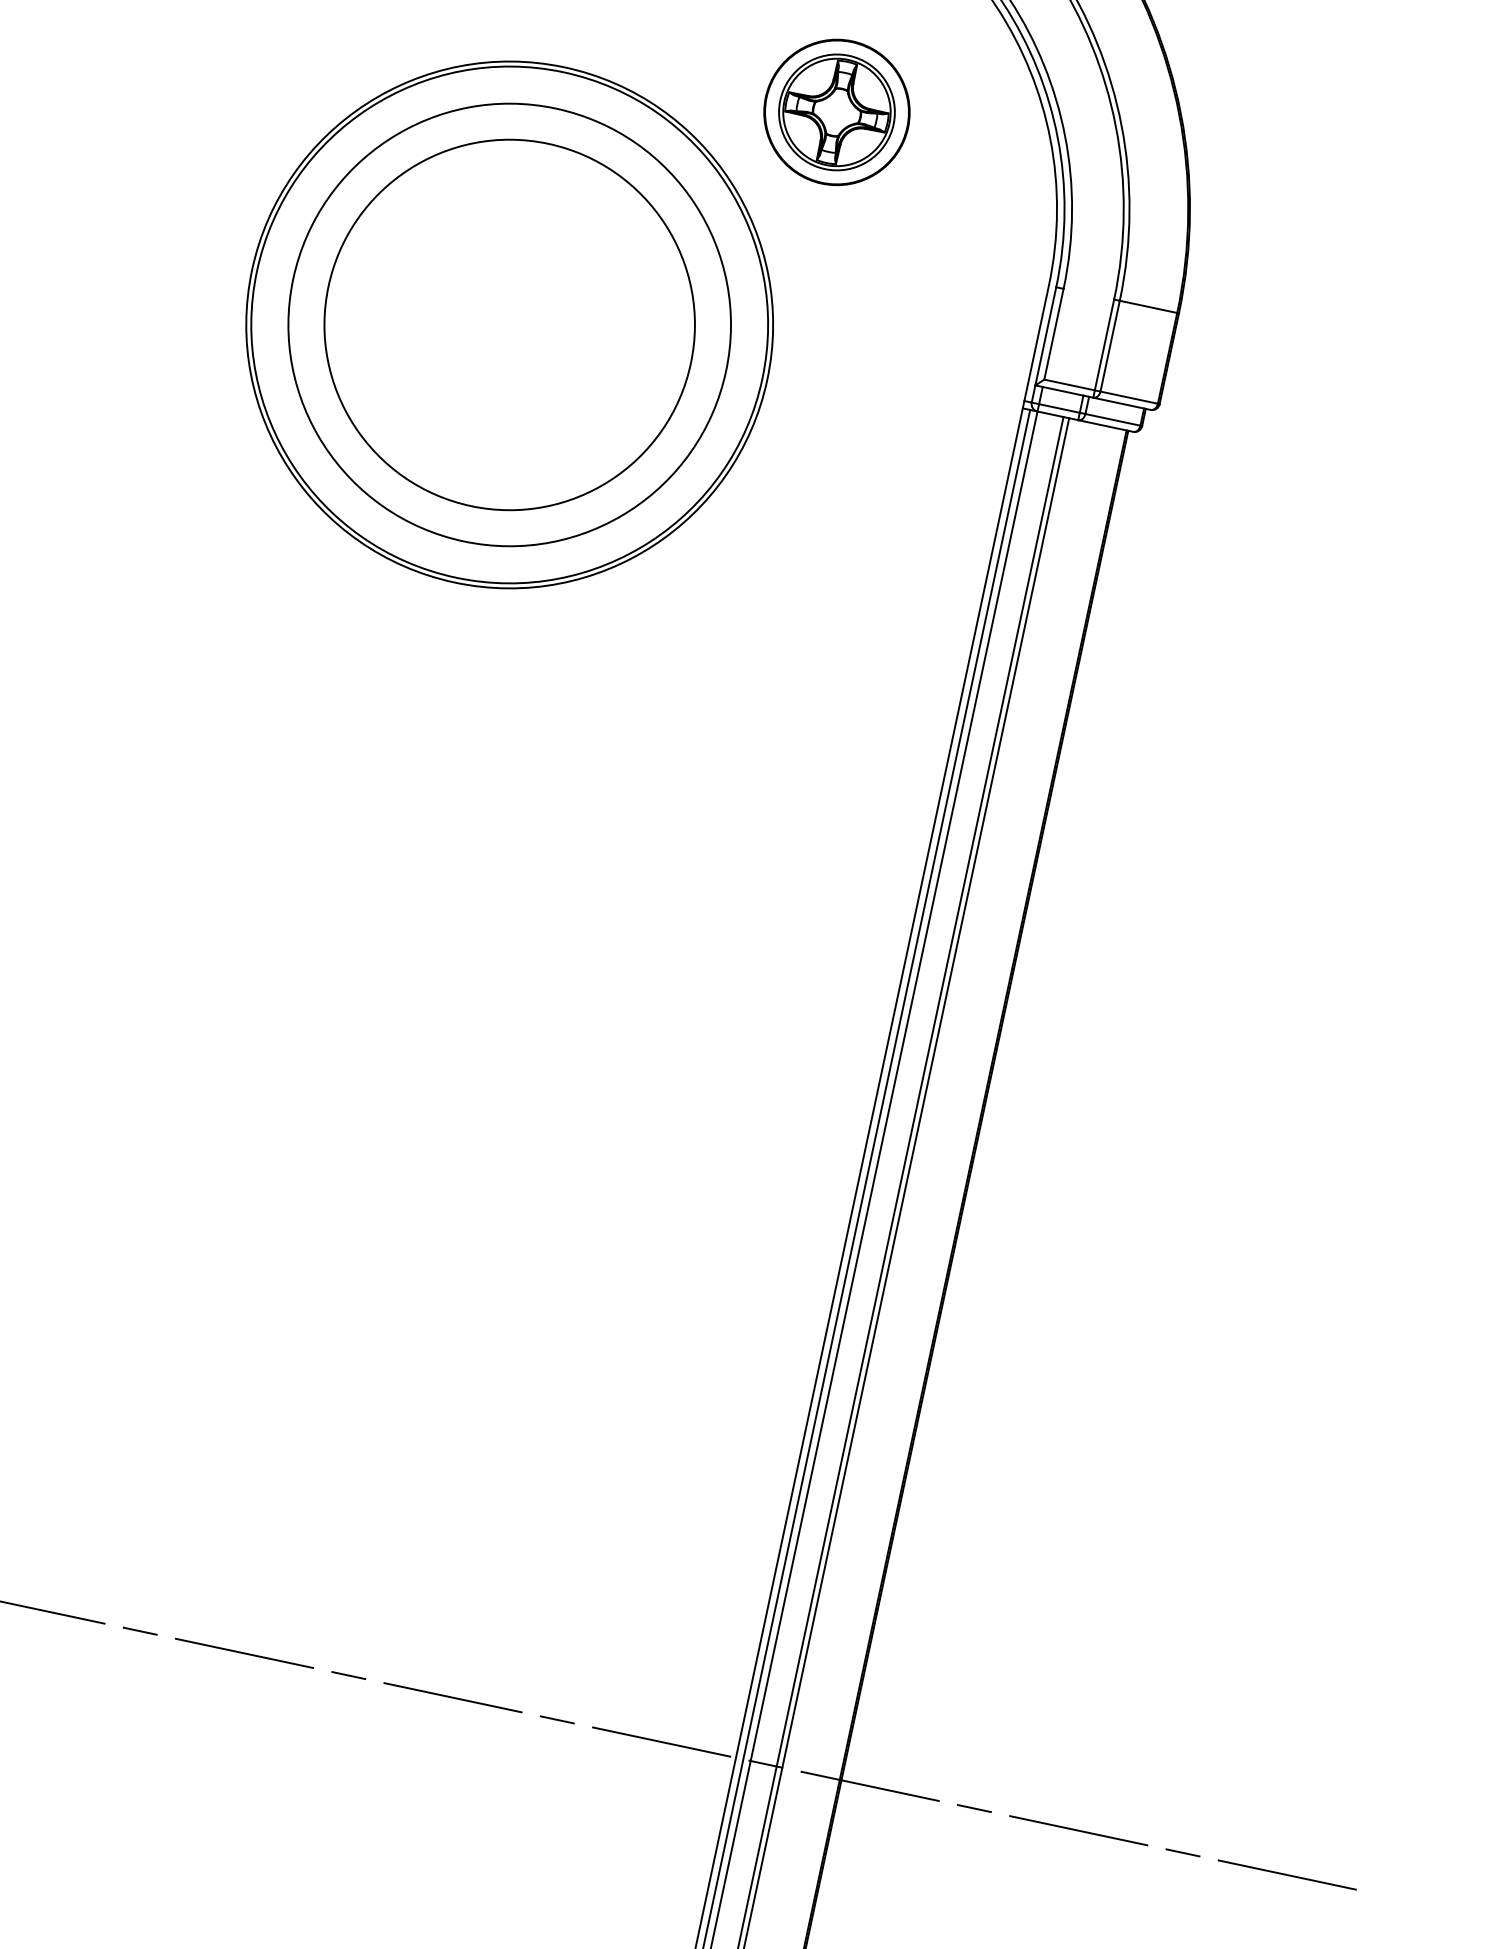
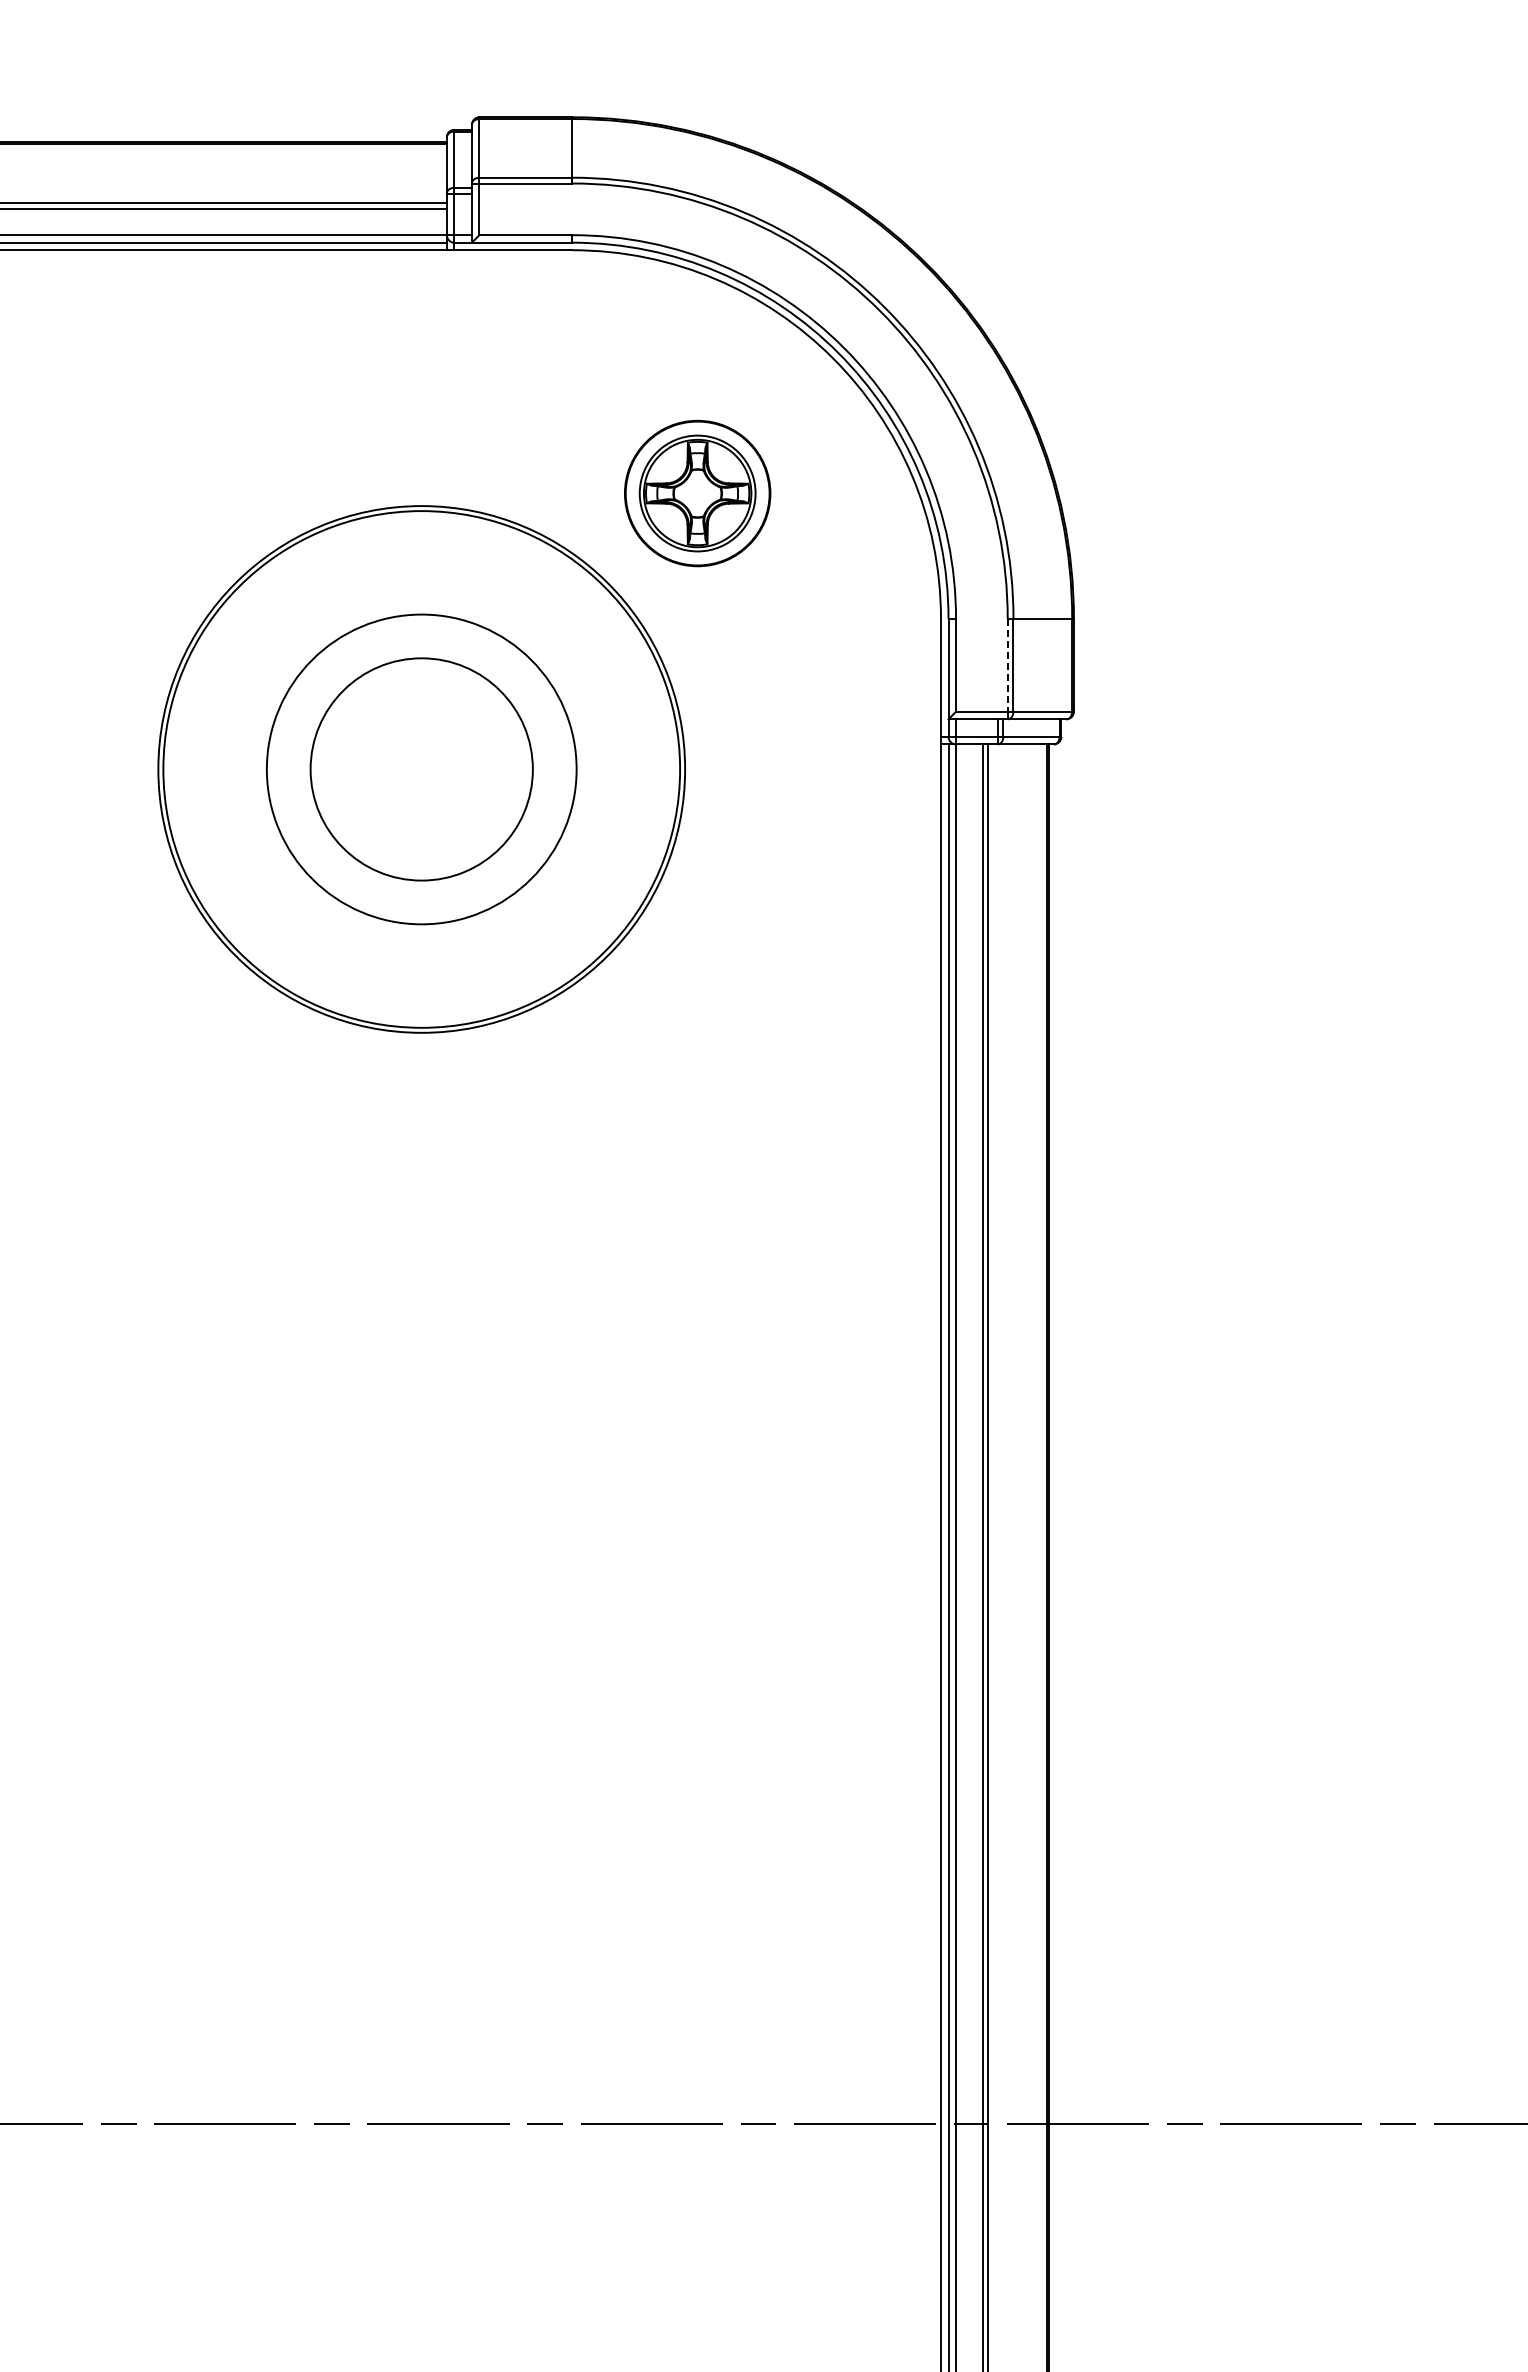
circle: (509, 324) -> (421, 769), size x0.6
circle: (509, 324) -> (421, 769), size x0.7
line: (1104, 345) -> (1007, 665), solid -> dashed

